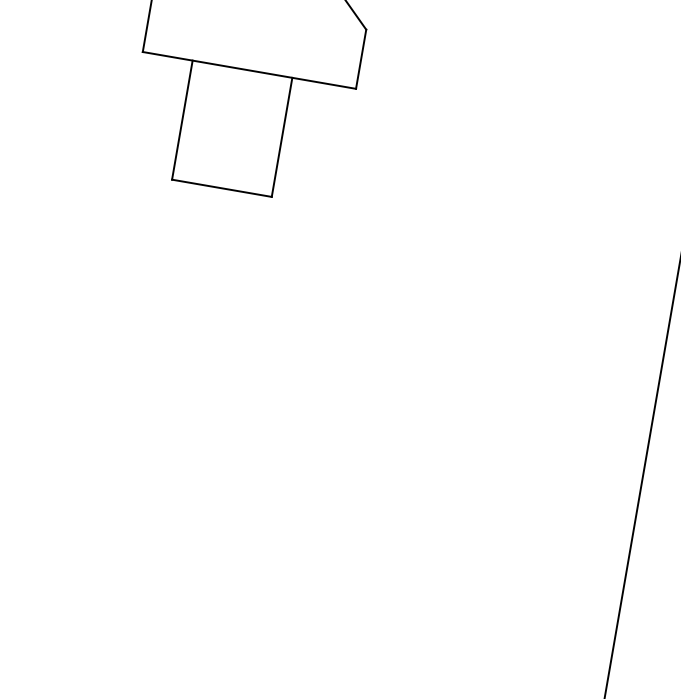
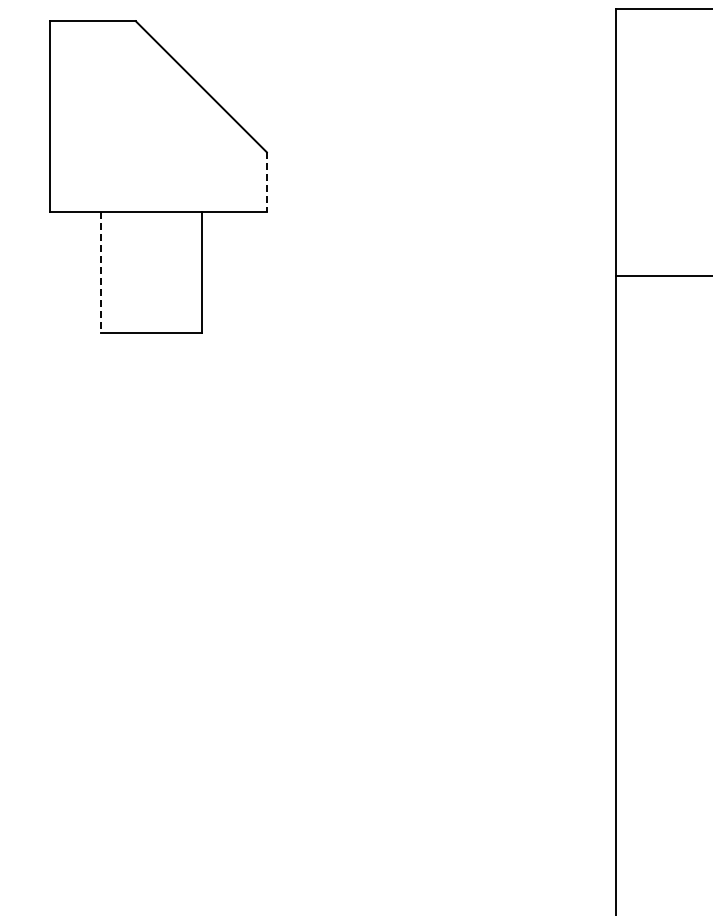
line: (360, 59) -> (266, 182), solid -> dashed
line: (182, 120) -> (101, 273), solid -> dashed

